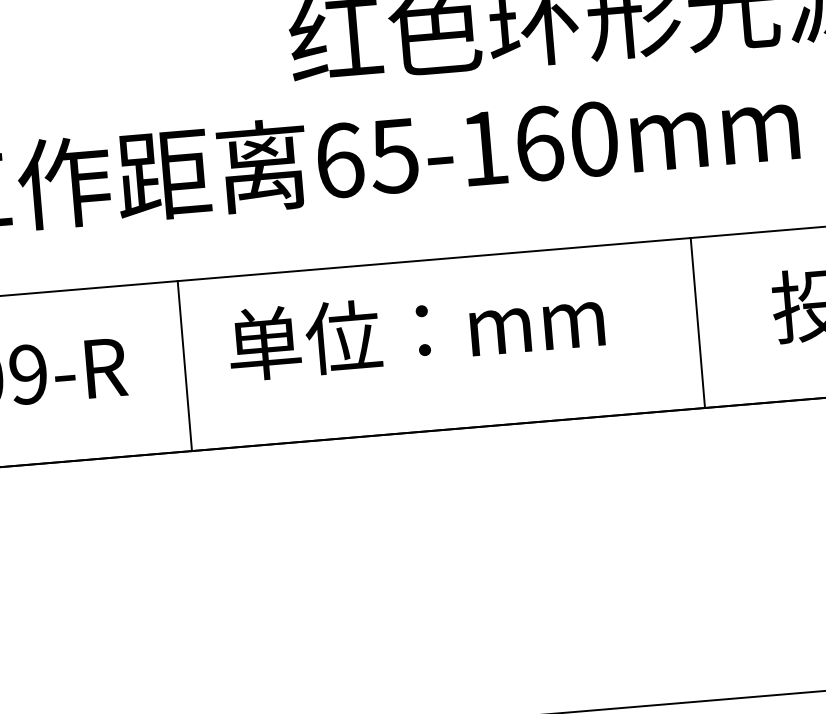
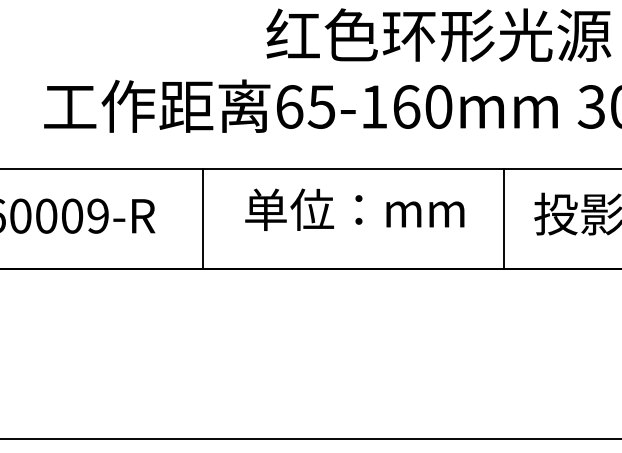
line: (698, 322) -> (504, 218), moved
text: (415, 330) -> (354, 209), moved
line: (184, 365) -> (203, 218), moved

